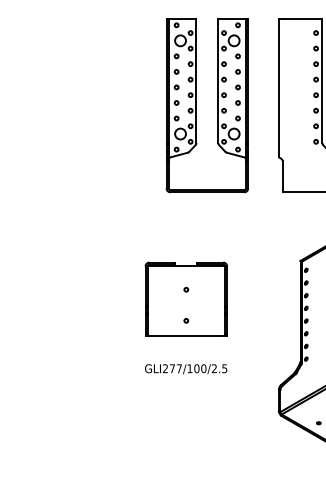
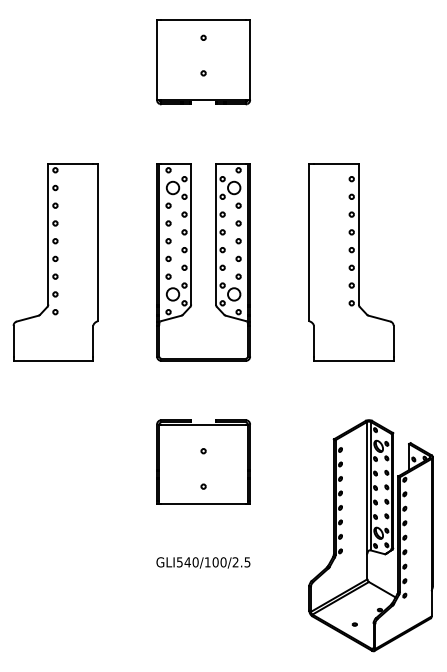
part: (56, 106) -> (55, 262), added
part: (196, 106) -> (191, 262), moved
part: (186, 298) -> (203, 461), moved
text: (172, 368) -> (187, 562), GLI277/100/2.5 -> GLI540/100/2.5

